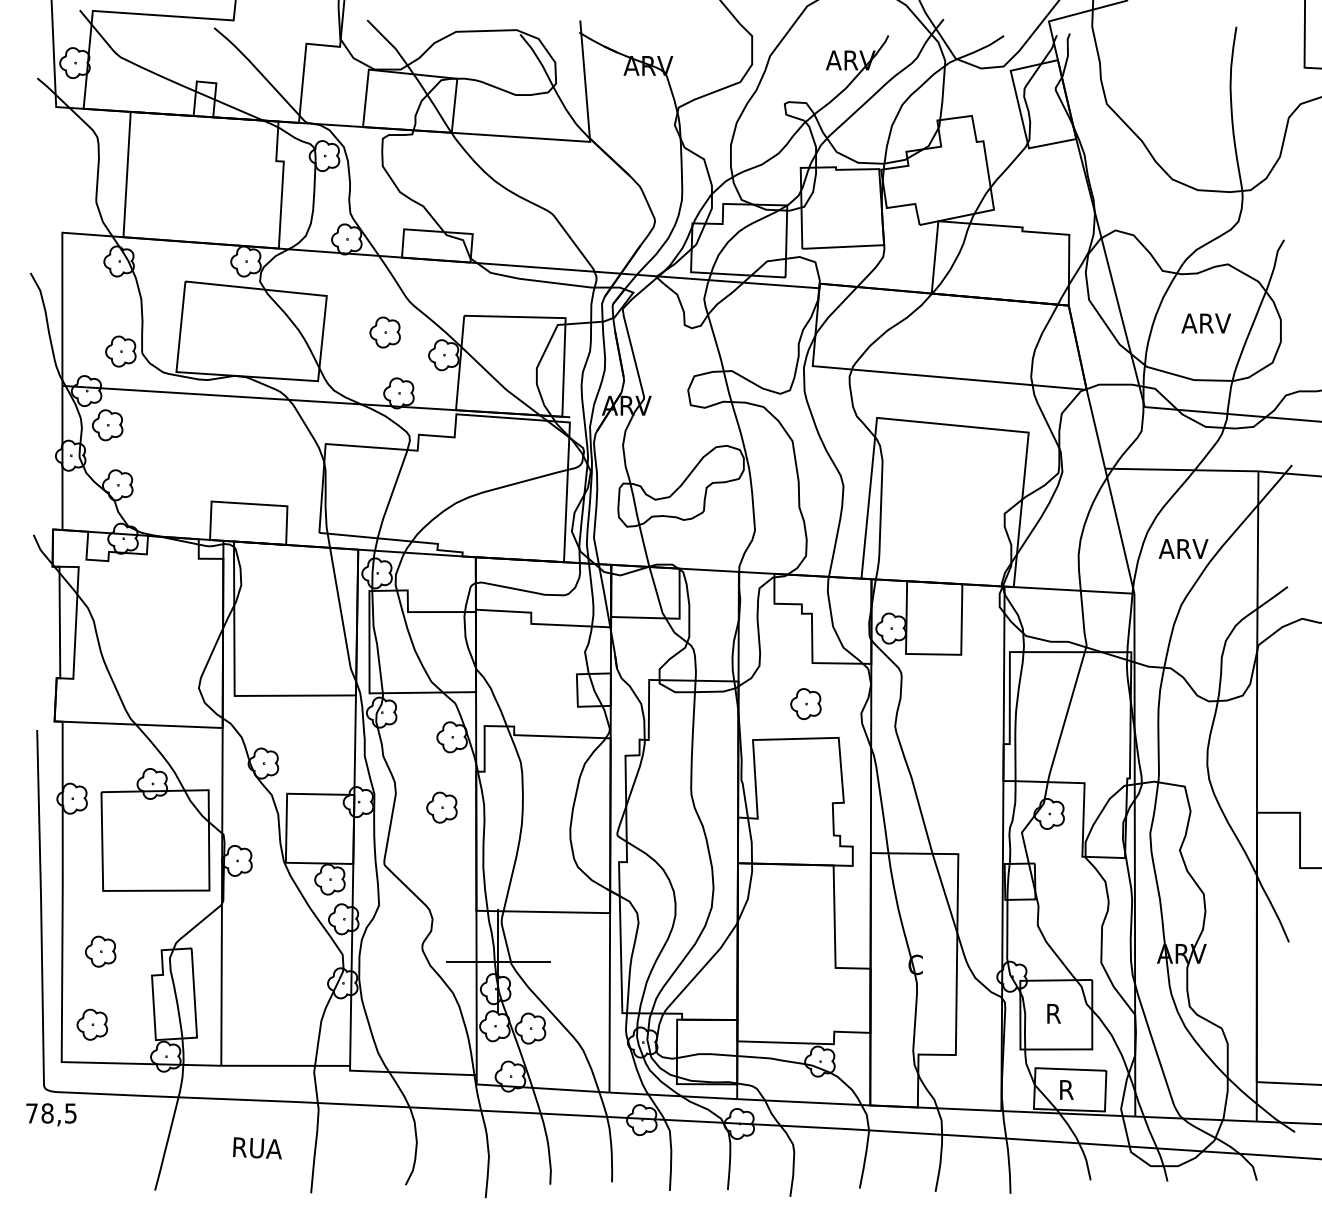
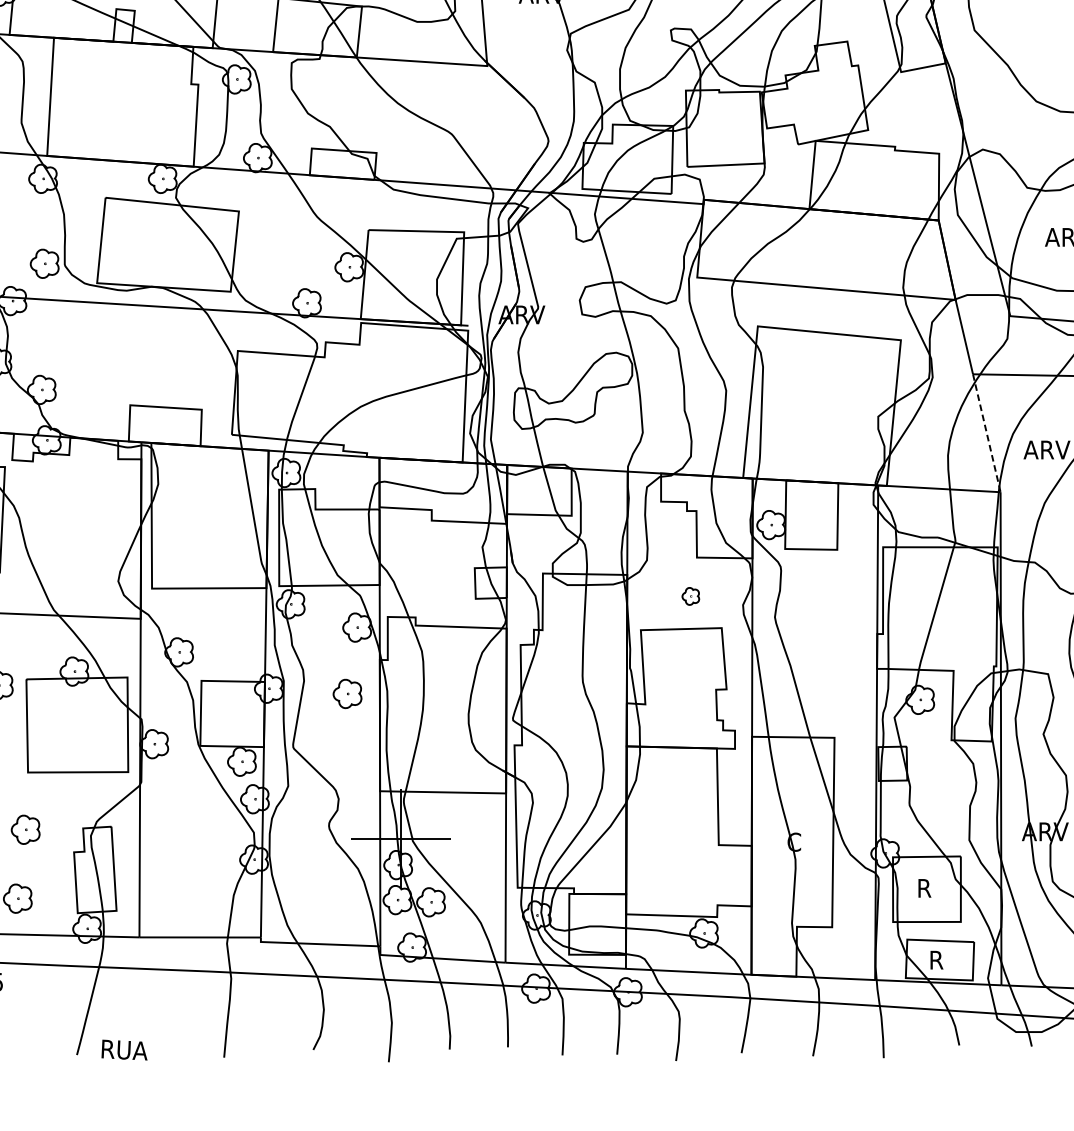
part: (384, 332) -> (293, 245), removed
part: (107, 425) -> (32, 333), removed
line: (1119, 531) -> (986, 433), solid -> dashed
part: (805, 704) -> (690, 596), size x0.6
text: (257, 1148) -> (124, 1050), moved

